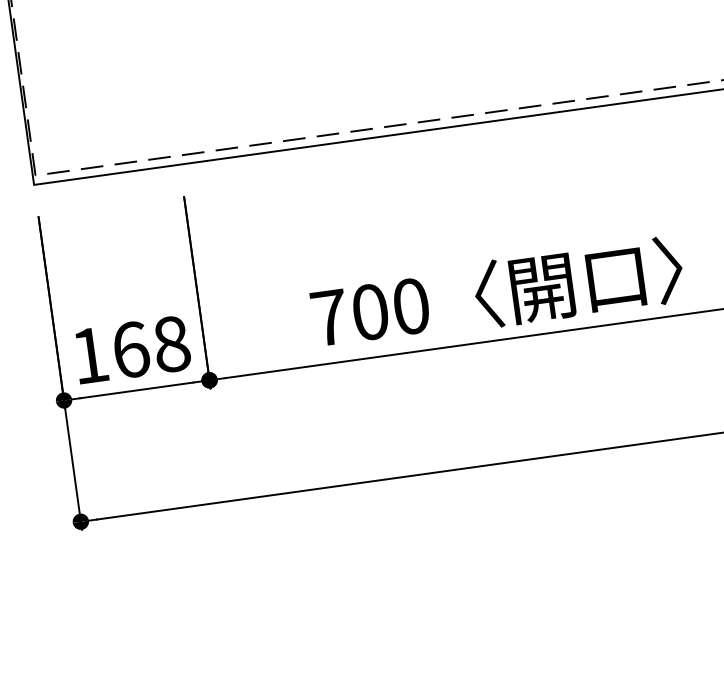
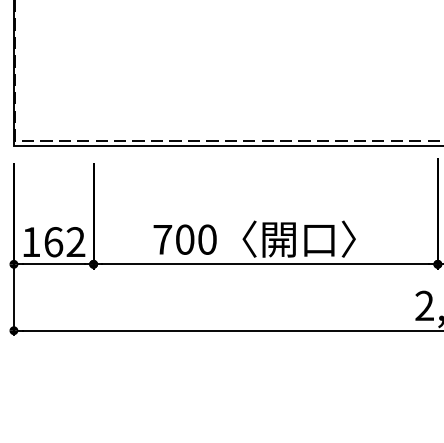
text: (170, 345) -> (75, 242), 168 -> 162

